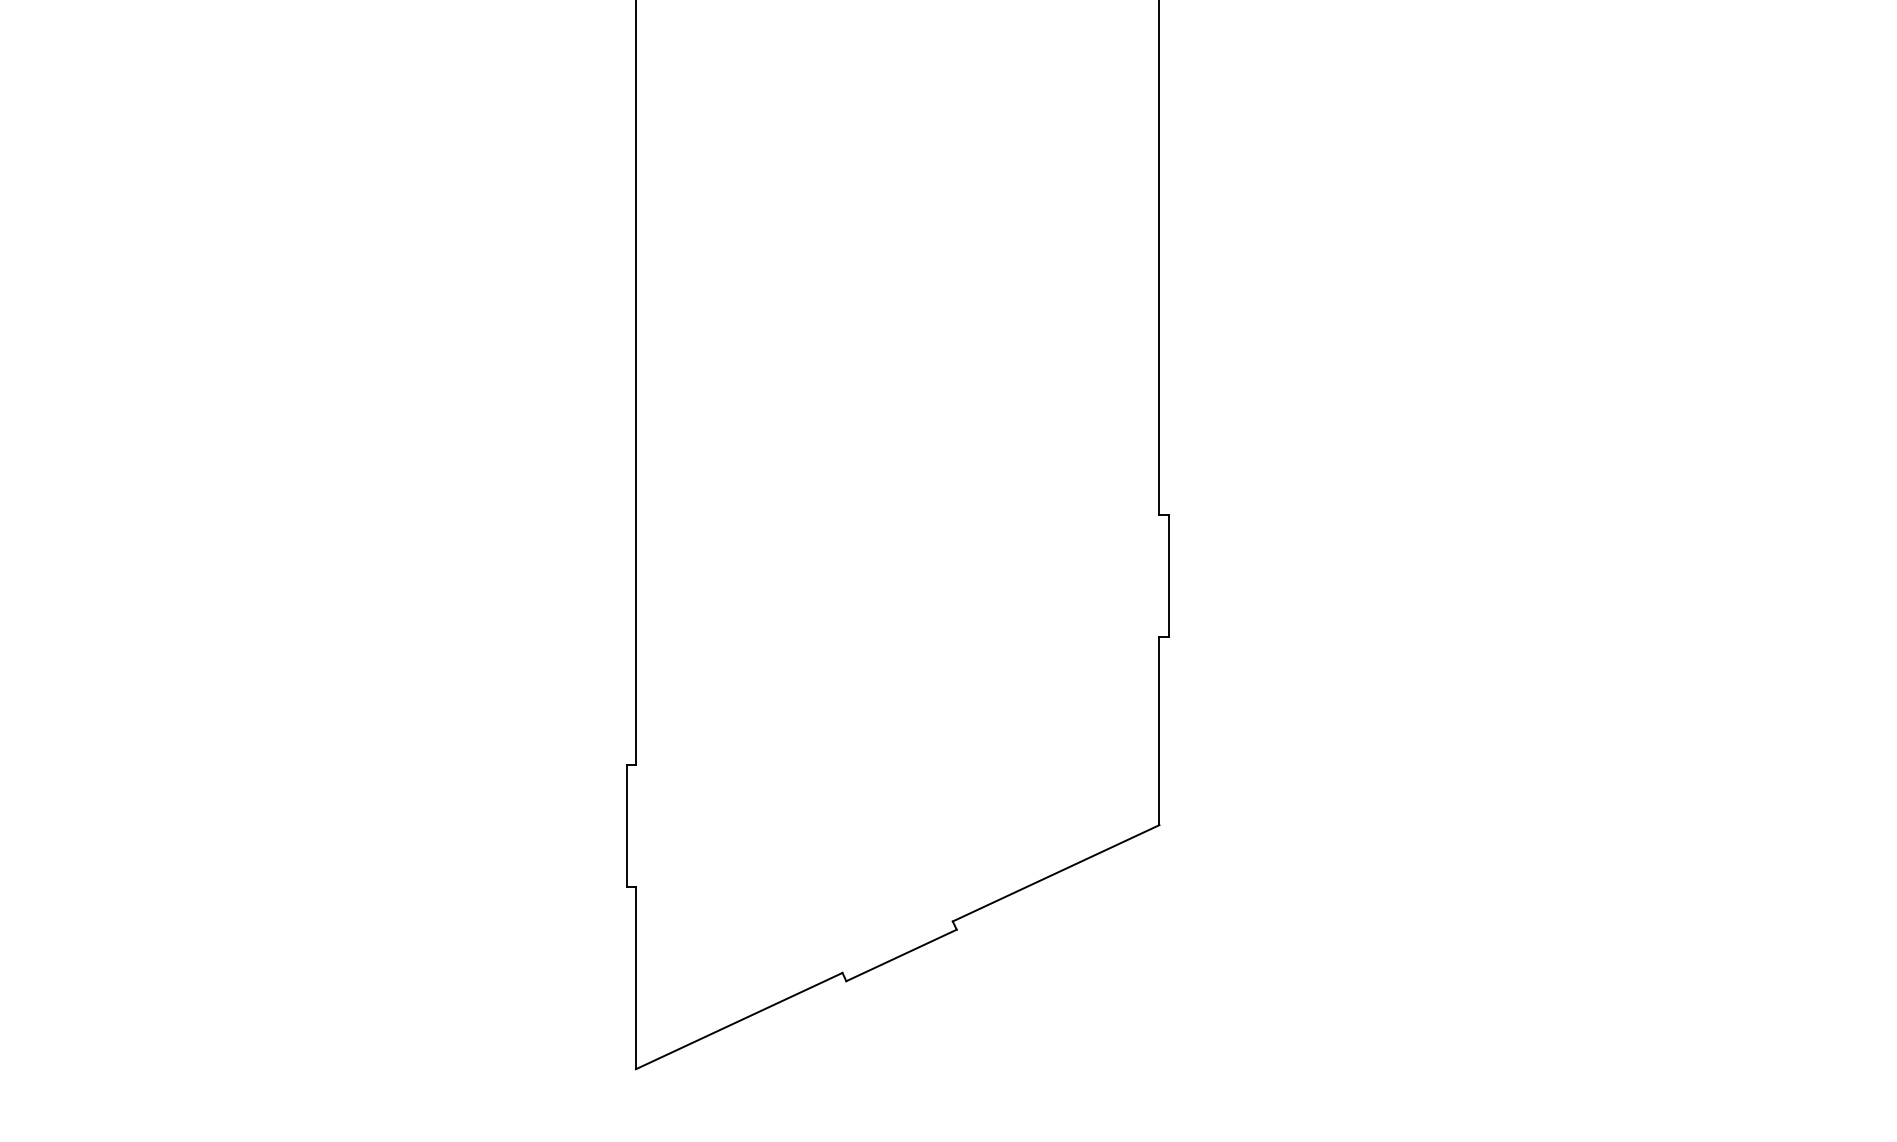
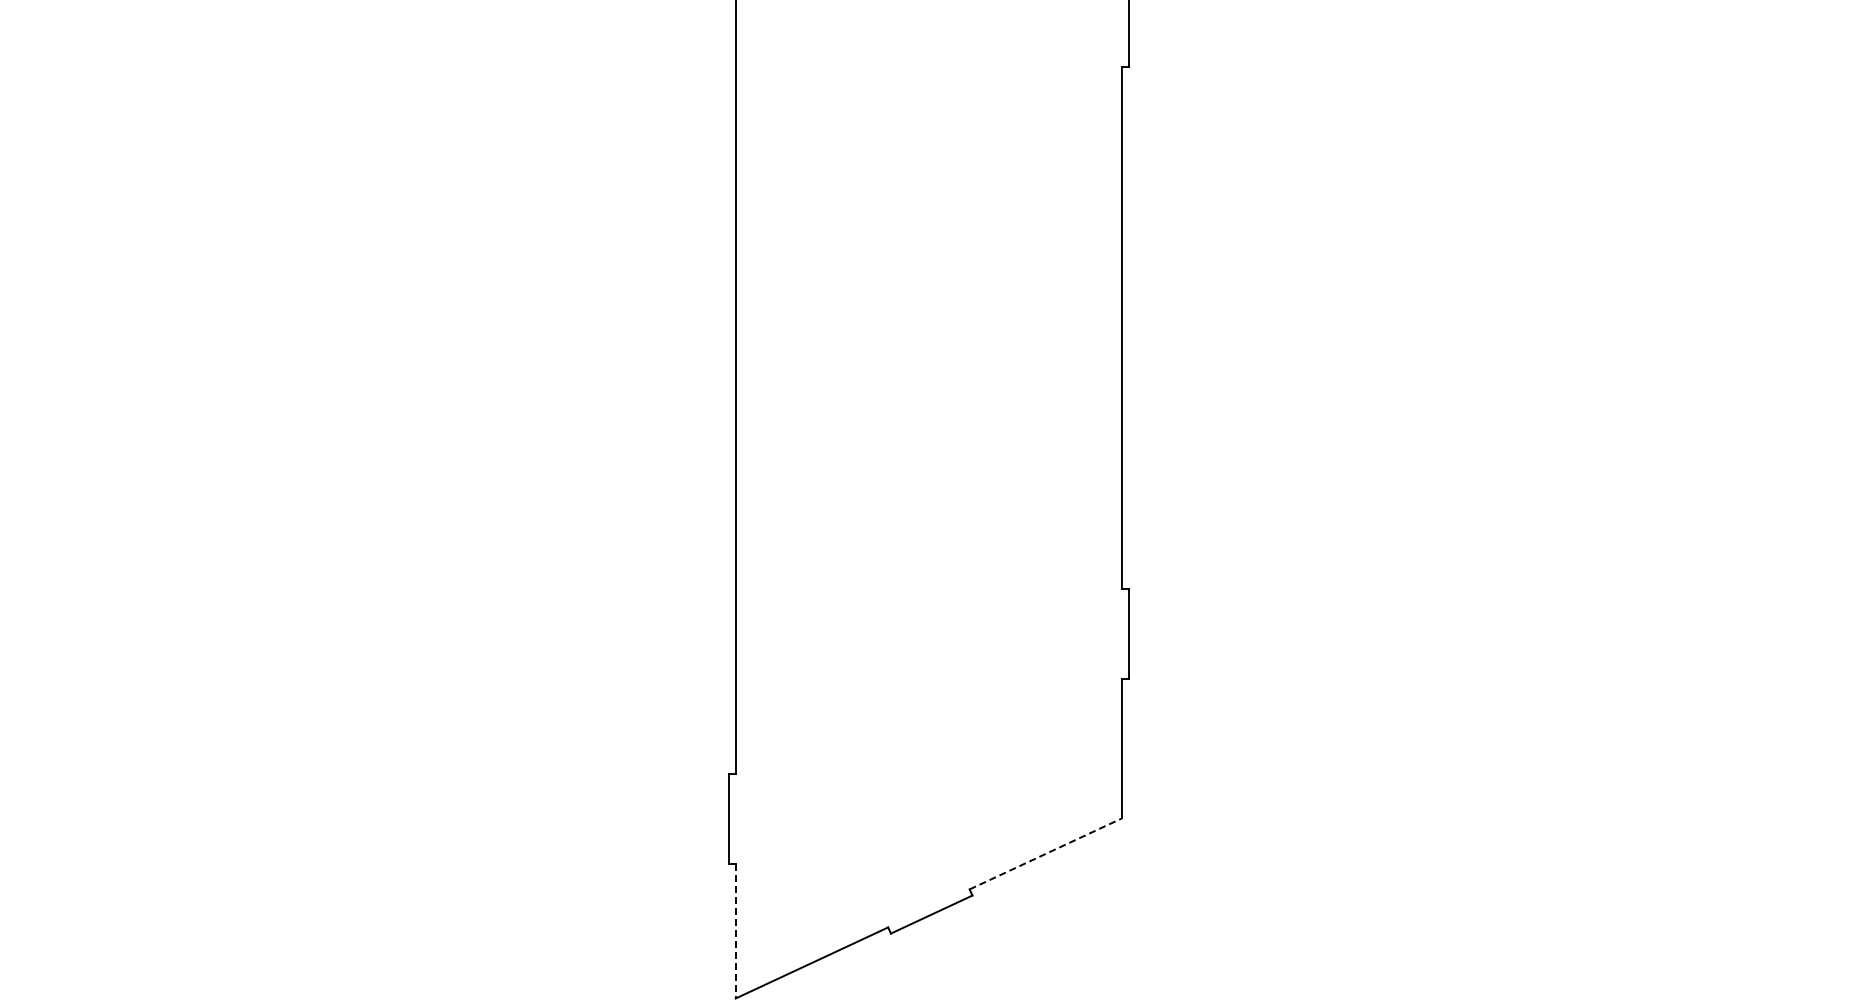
line: (1056, 872) -> (1046, 853), solid -> dashed
line: (635, 978) -> (735, 931), solid -> dashed

